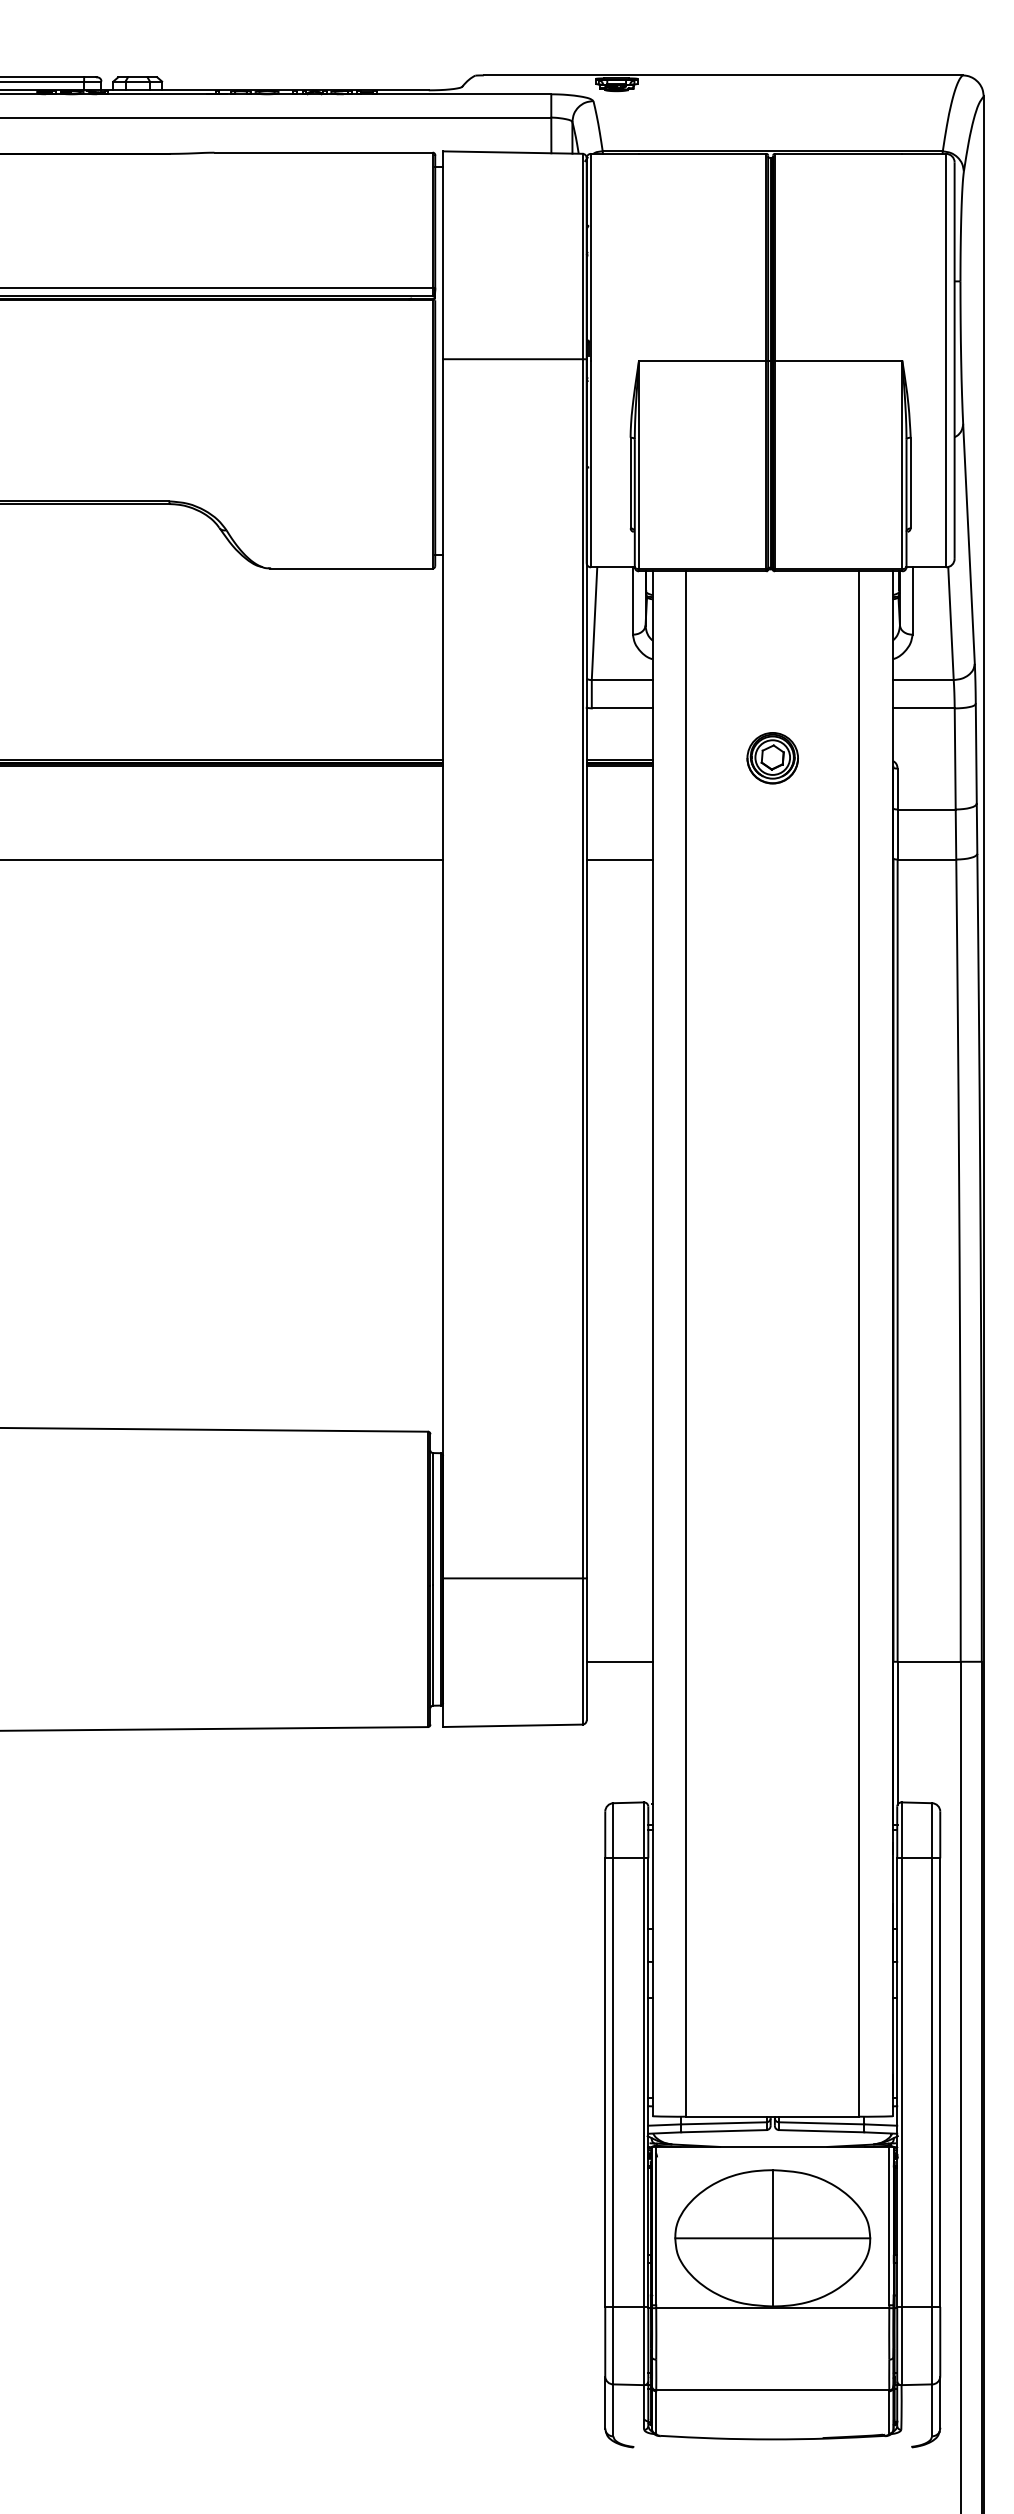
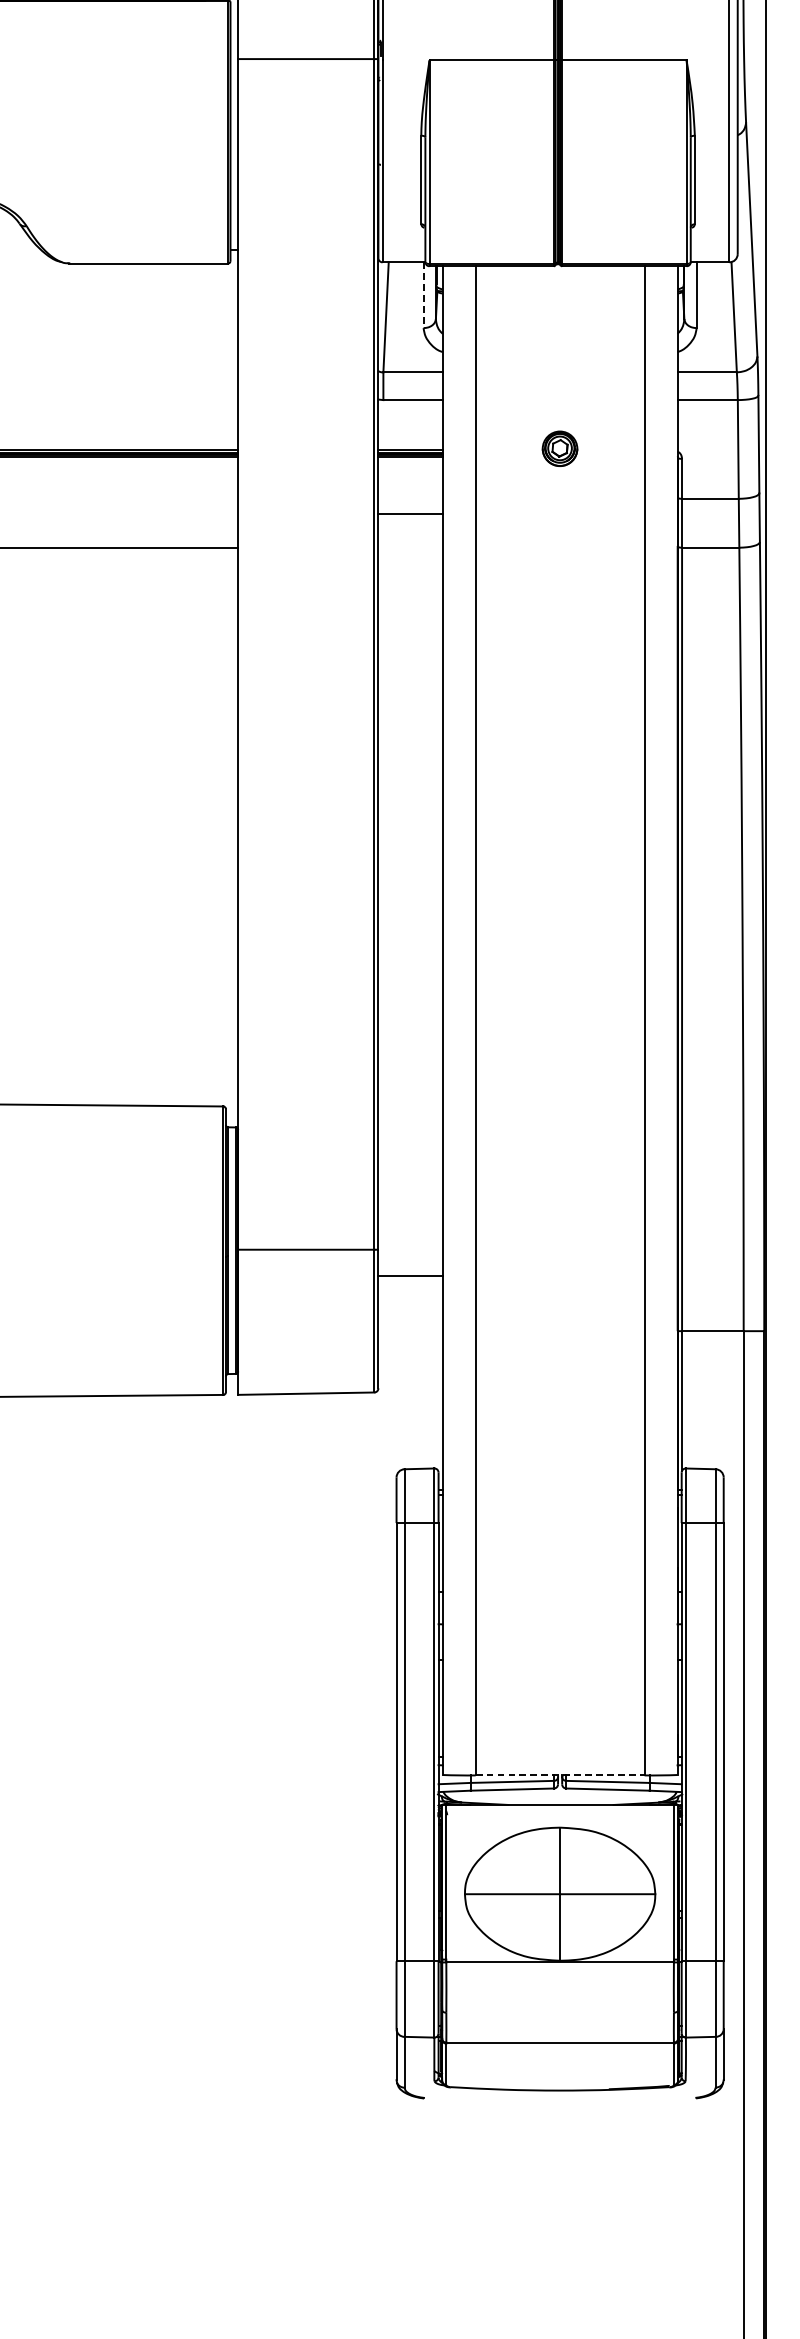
line: (632, 601) -> (423, 295), solid -> dashed
part: (772, 758) -> (559, 449), size x0.7
line: (619, 859) -> (410, 513), moved
line: (619, 1662) -> (410, 1276), moved
line: (773, 2116) -> (560, 1775), solid -> dashed

